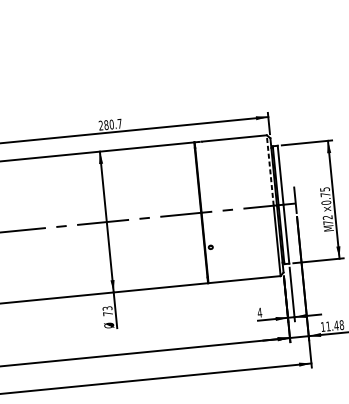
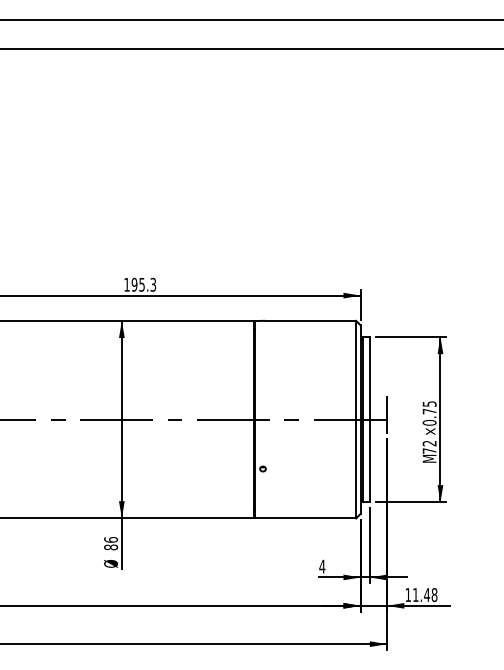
text: (110, 124) -> (140, 284), 280.7 -> 195.3
line: (270, 169) -> (356, 369), dashed -> solid
text: (108, 311) -> (111, 543), 73 -> 86

